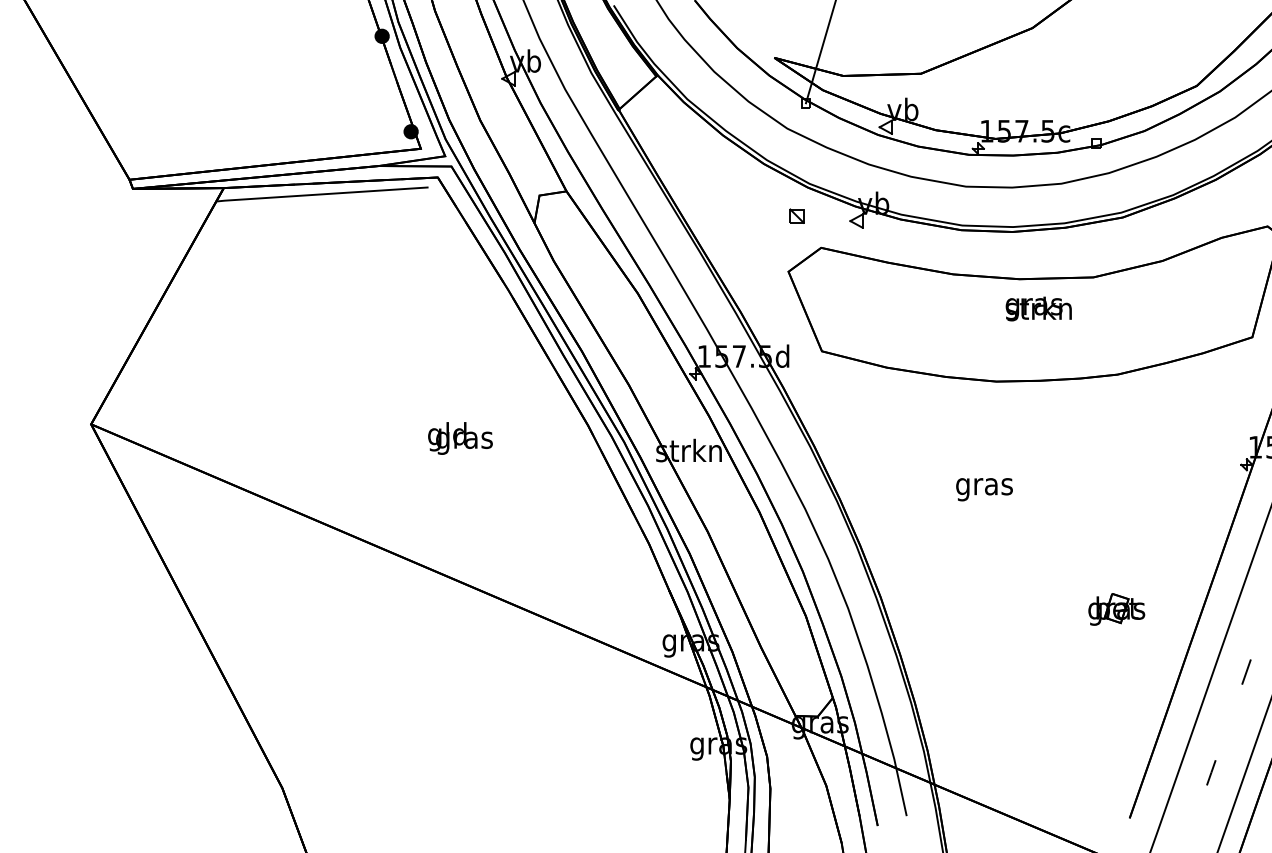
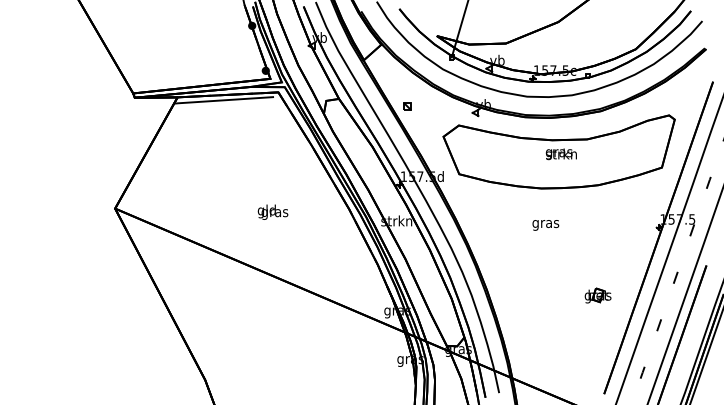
part: (796, 215) -> (407, 106), moved
text: (459, 436) -> (272, 211), moved
text: (983, 489) -> (545, 225), moved

